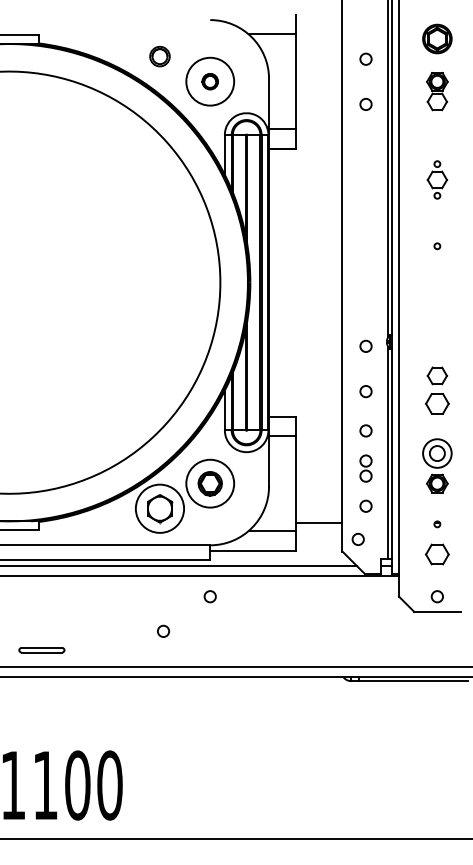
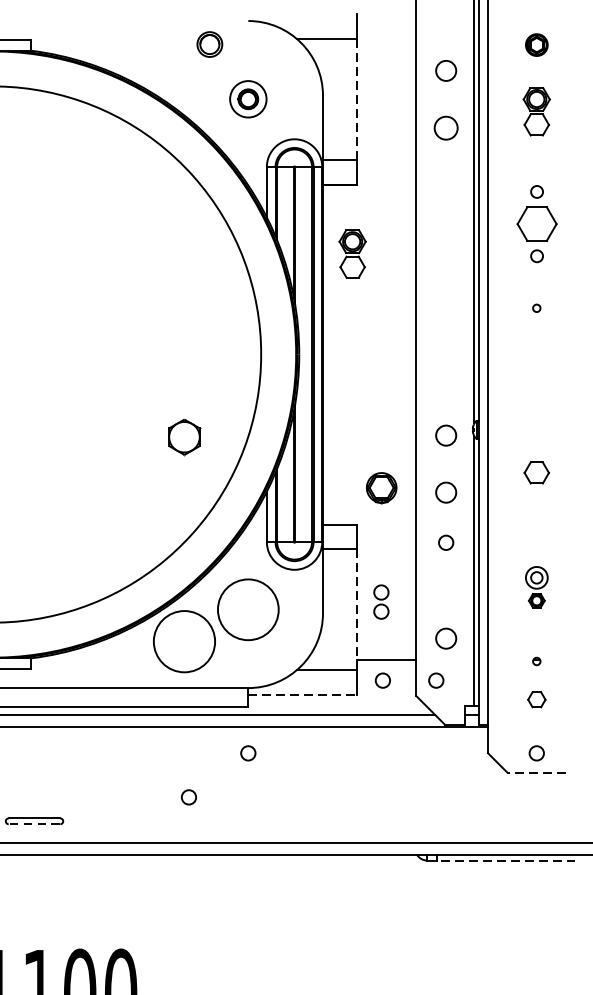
part: (437, 38) -> (536, 44), size x0.6
part: (159, 56) -> (209, 44), moved
circle: (365, 58) -> (445, 69), size x1.4
circle: (210, 81) -> (248, 99), size x0.6
line: (295, 82) -> (356, 100), solid -> dashed
circle: (365, 104) -> (445, 128), size x1.6
part: (436, 179) -> (535, 223), size x1.6
part: (292, 203) -> (352, 253), added
circle: (365, 345) -> (445, 434), size x1.4
circle: (365, 391) -> (445, 492), size x1.4
part: (437, 403) -> (536, 507), removed
part: (437, 465) -> (536, 586), size x0.6
part: (365, 468) -> (380, 601), moved
part: (209, 483) -> (380, 487), moved
line: (295, 483) -> (356, 609), solid -> dashed
circle: (365, 505) -> (445, 637), size x1.4
part: (160, 509) -> (185, 438), moved
circle: (315, 538) -> (381, 679), added
line: (252, 550) -> (301, 694), solid -> dashed
part: (437, 554) -> (536, 699), size x0.6
line: (436, 611) -> (535, 772), solid -> dashed
line: (41, 652) -> (34, 824), solid -> dashed
line: (413, 681) -> (506, 861), solid -> dashed

